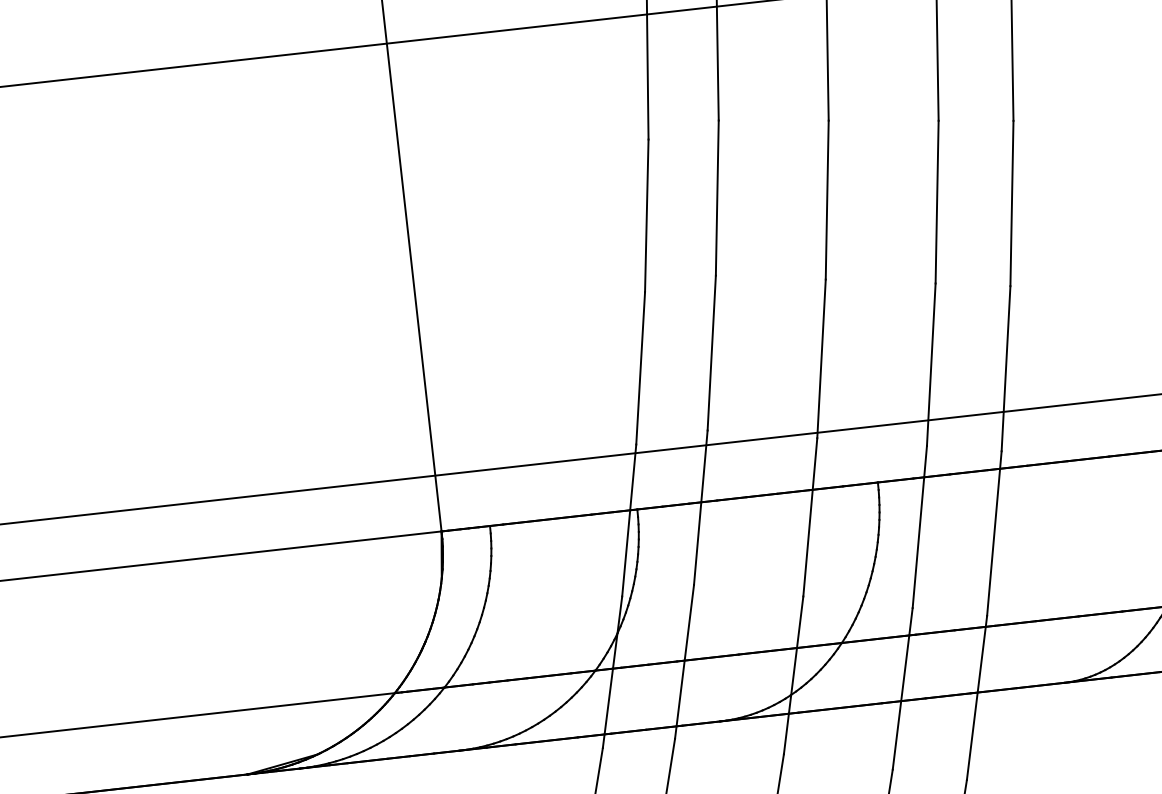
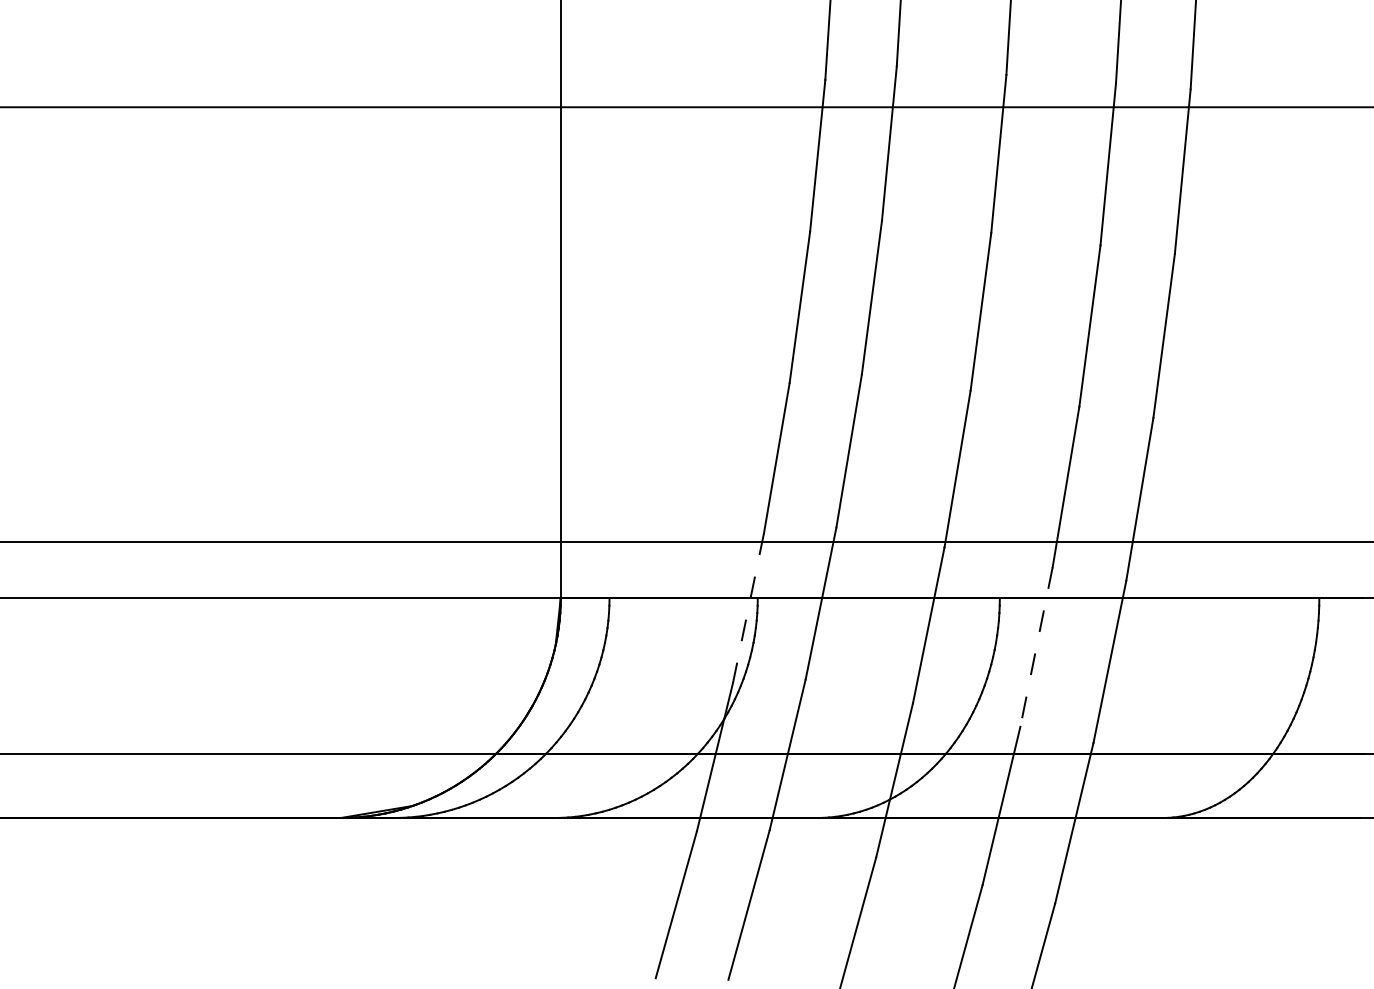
line: (629, 520) -> (748, 608), solid -> dashed
line: (919, 527) -> (1036, 647), solid -> dashed

